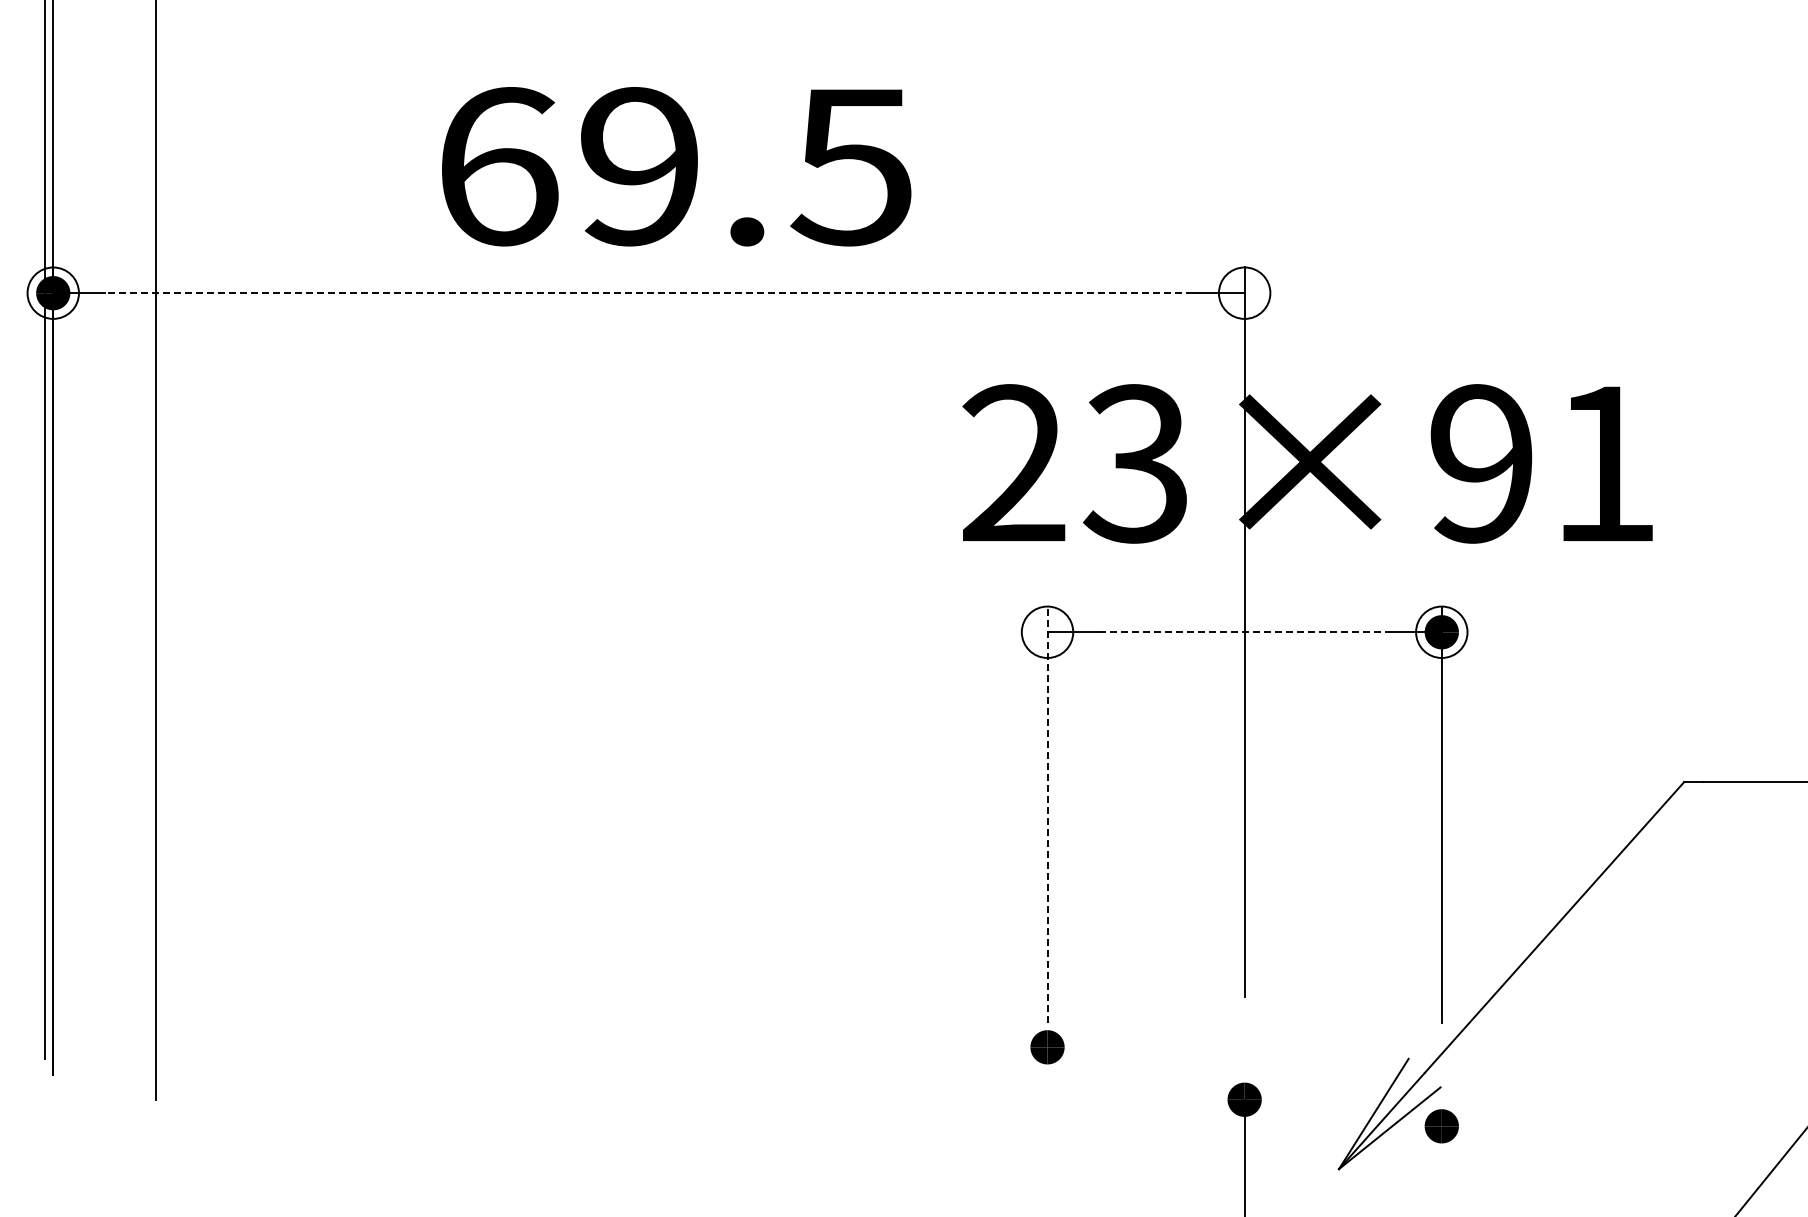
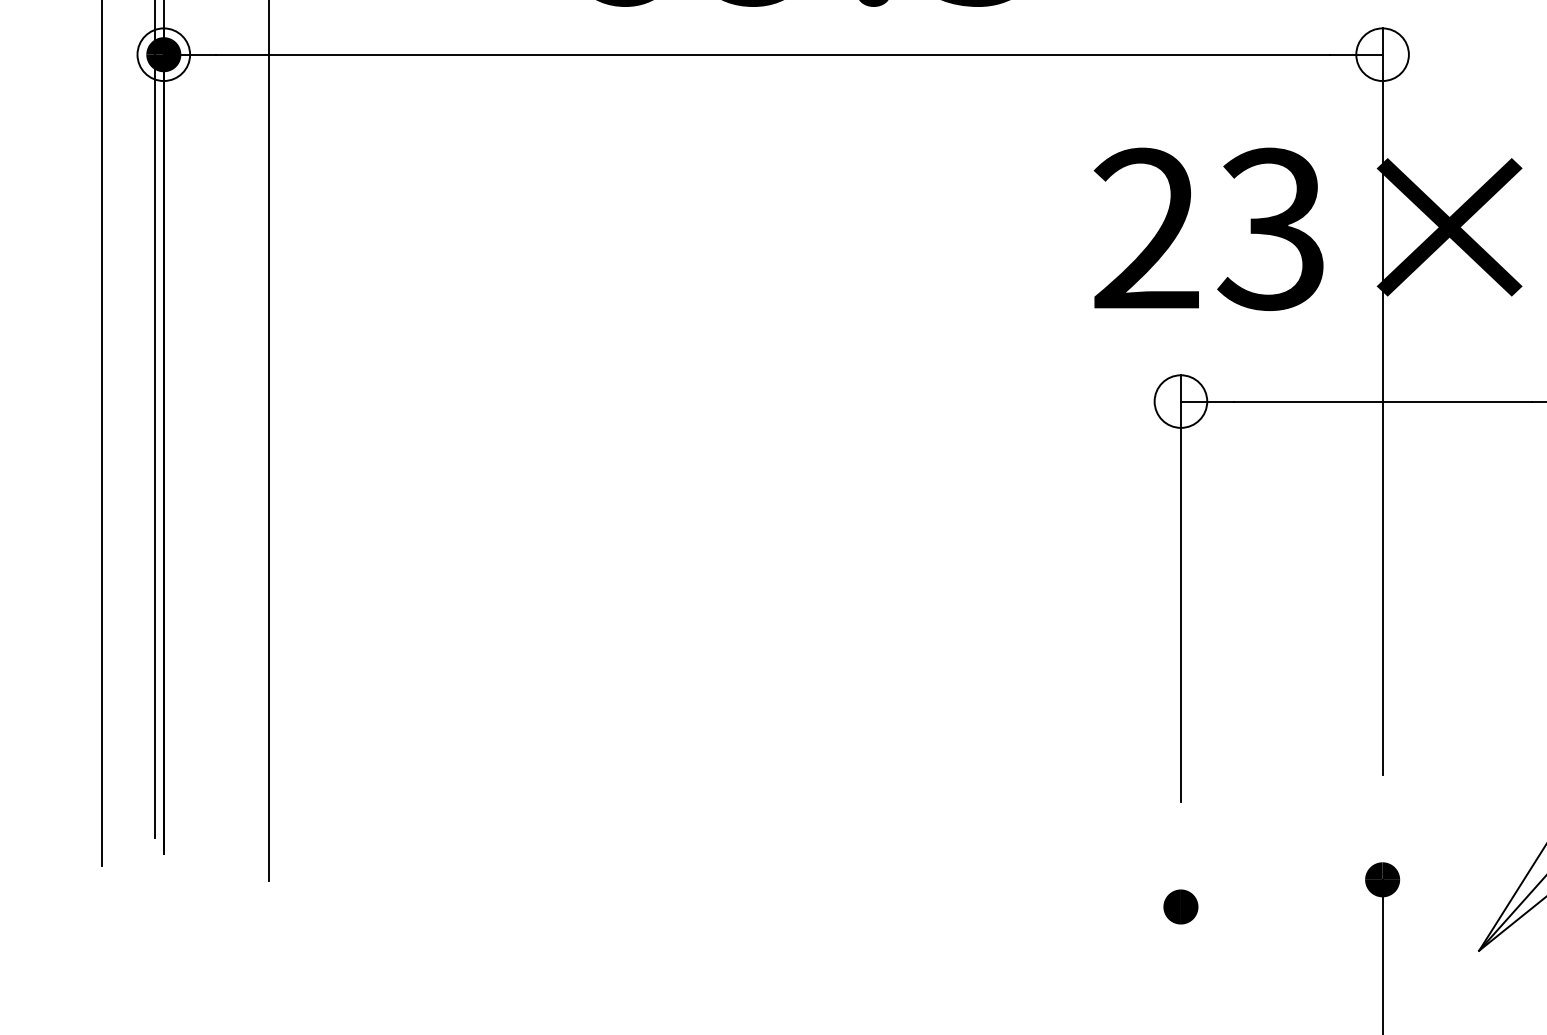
line: (648, 293) -> (772, 55), dashed -> solid
line: (1244, 632) -> (1382, 401), dashed -> solid
line: (1047, 814) -> (1180, 588), dashed -> solid
part: (1047, 1047) -> (1180, 907), moved

